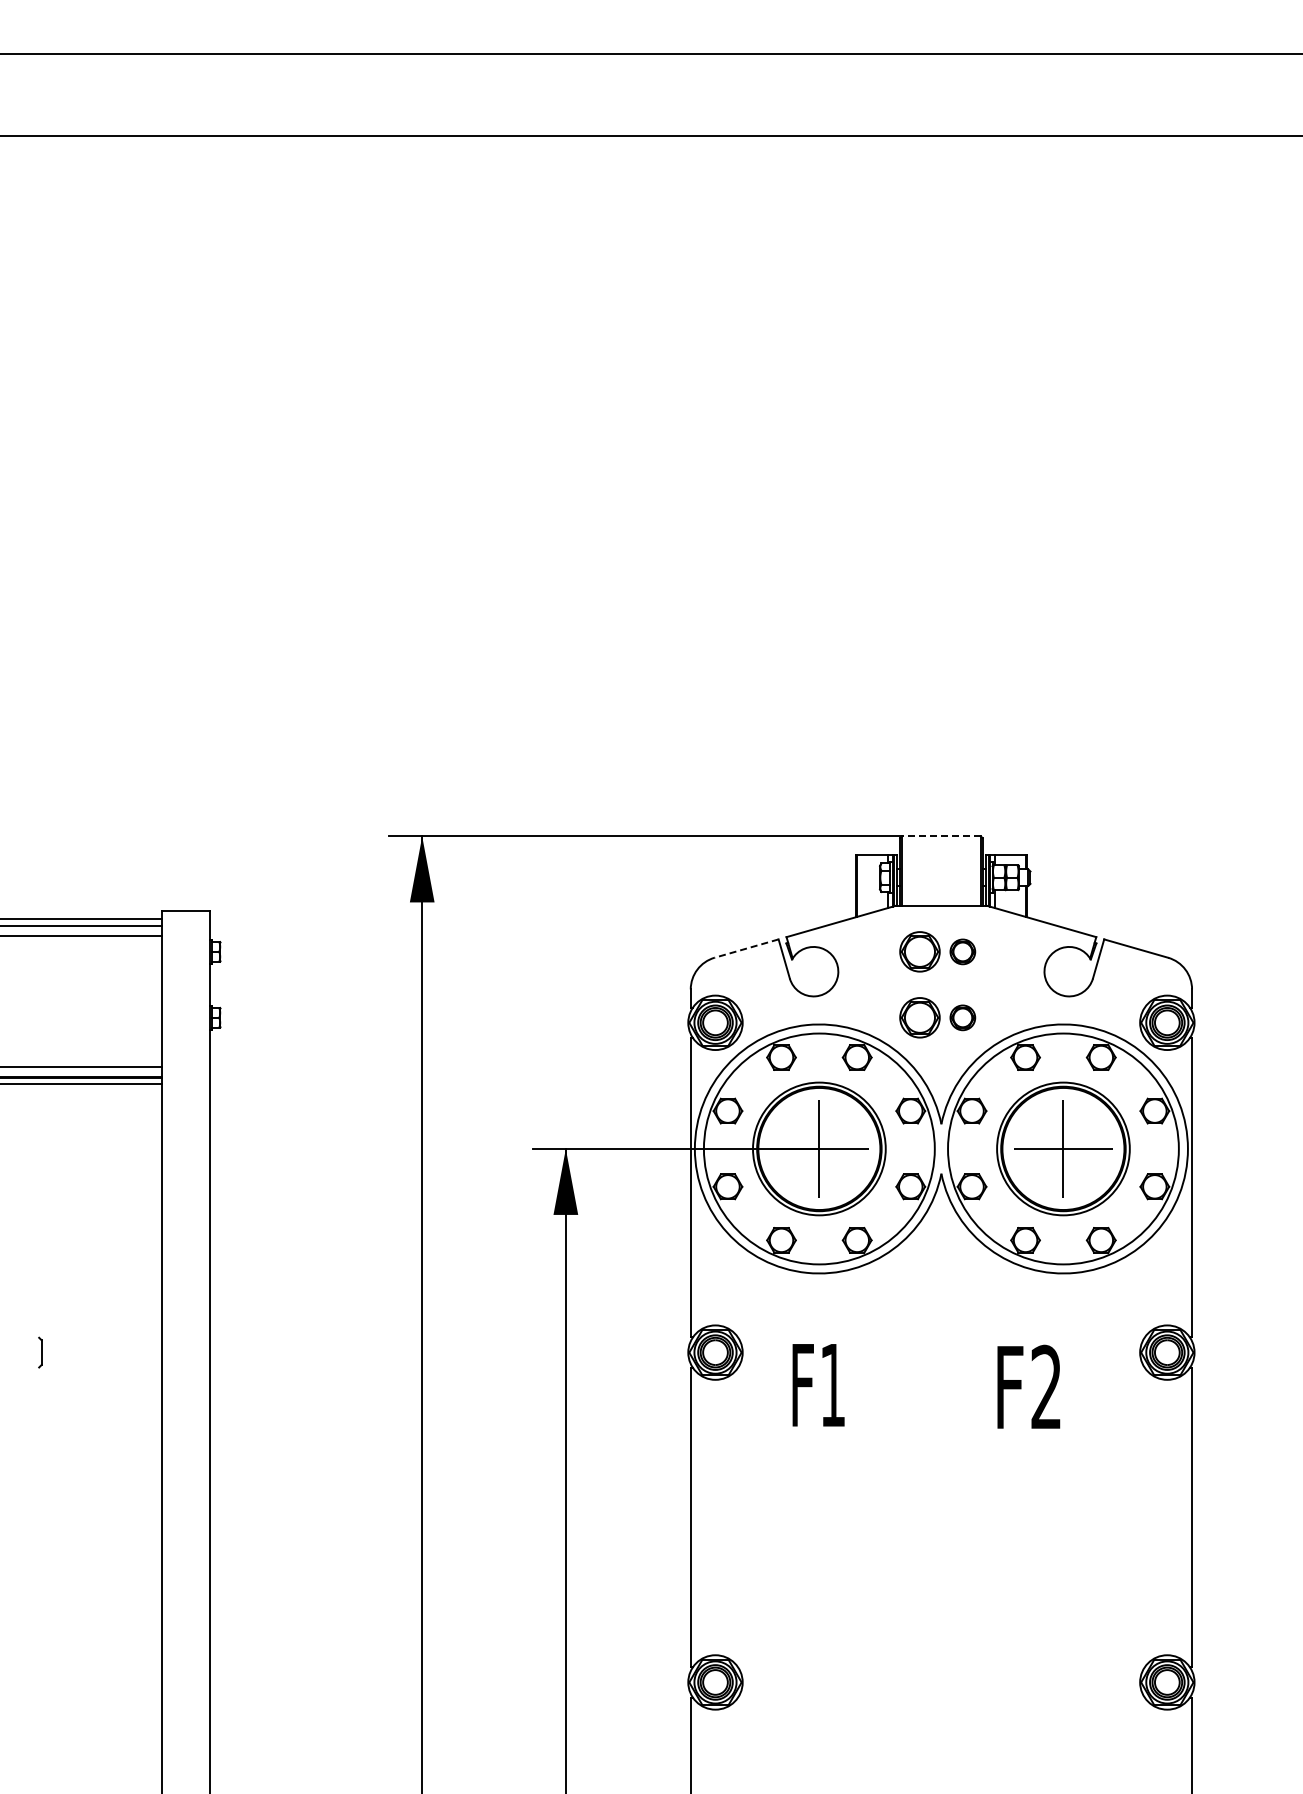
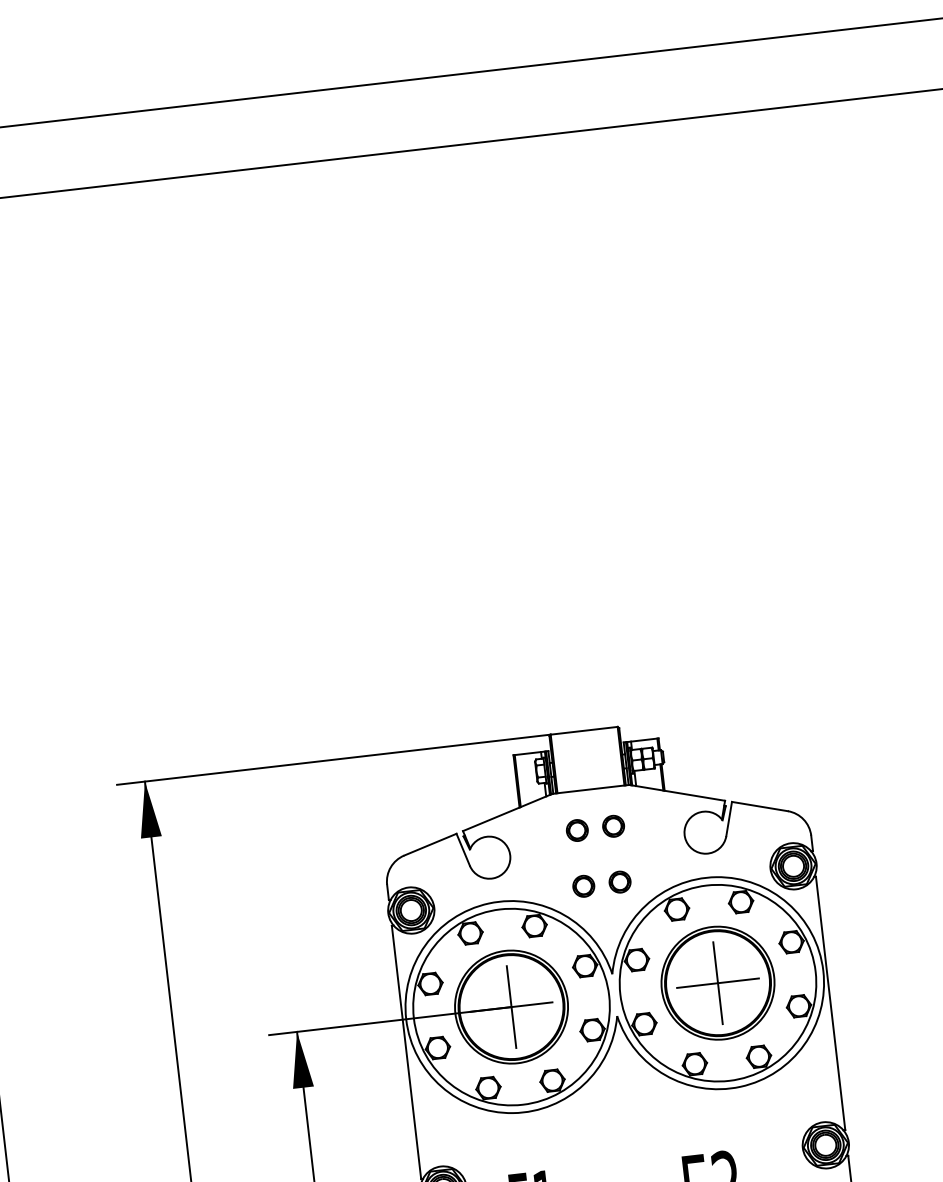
line: (941, 836) -> (584, 730), dashed -> solid
line: (746, 948) -> (430, 844), dashed -> solid
part: (919, 951) -> (576, 830), size x0.62
part: (919, 1017) -> (583, 886), size x0.62

